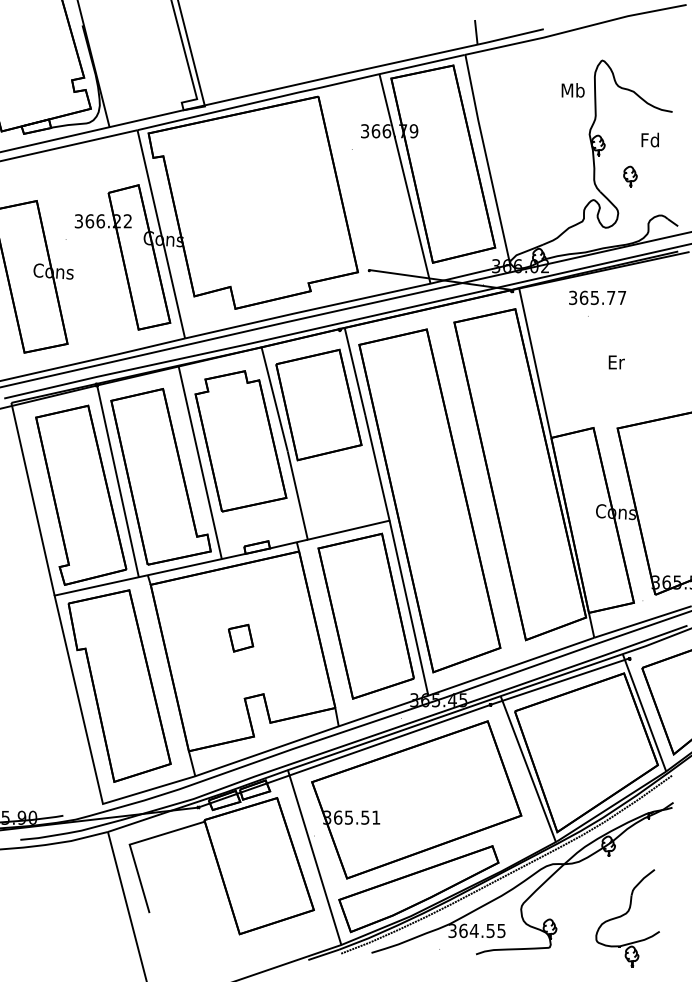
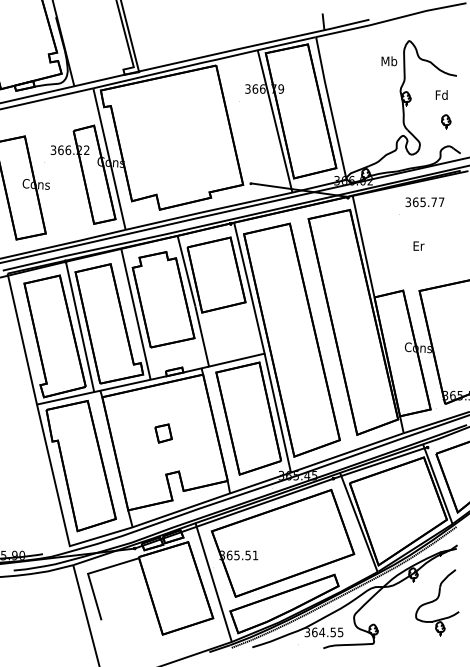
part: (630, 176) -> (446, 121), moved
text: (596, 298) -> (424, 202), moved
part: (627, 917) -> (437, 602), moved

